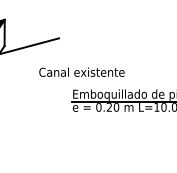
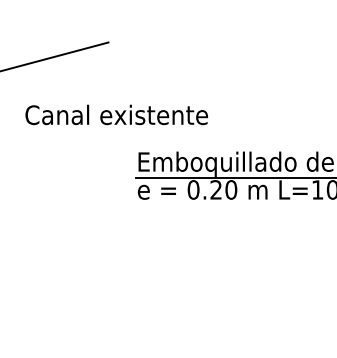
text: (81, 71) -> (115, 113), moved

